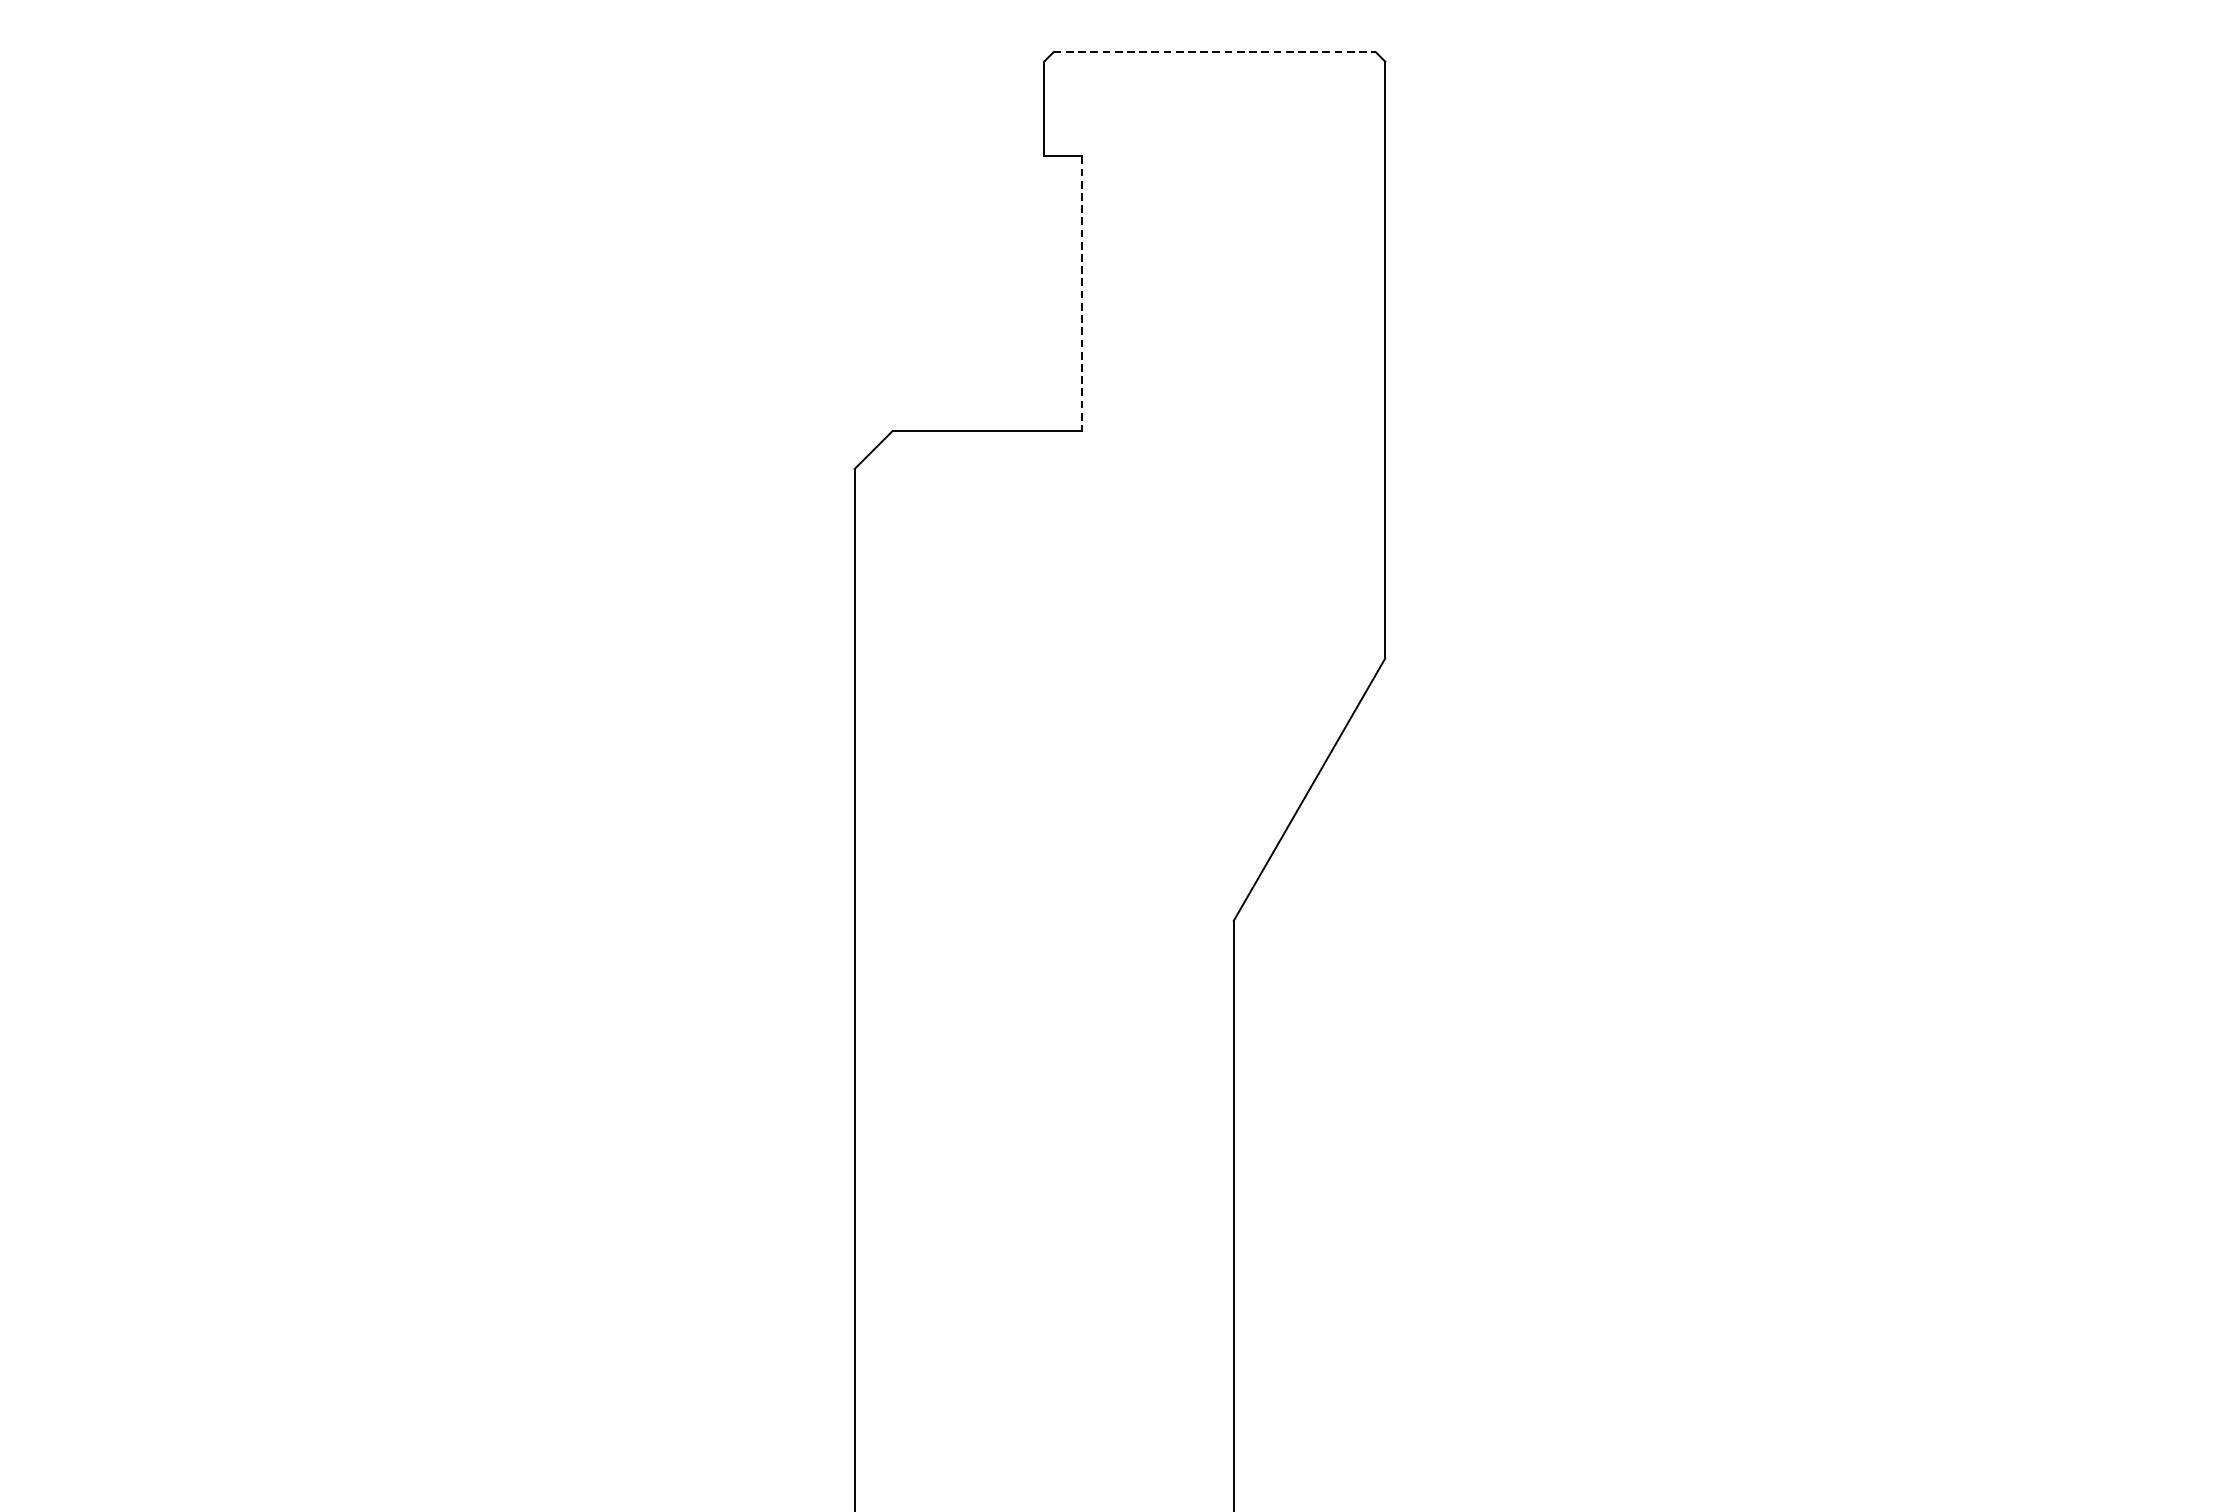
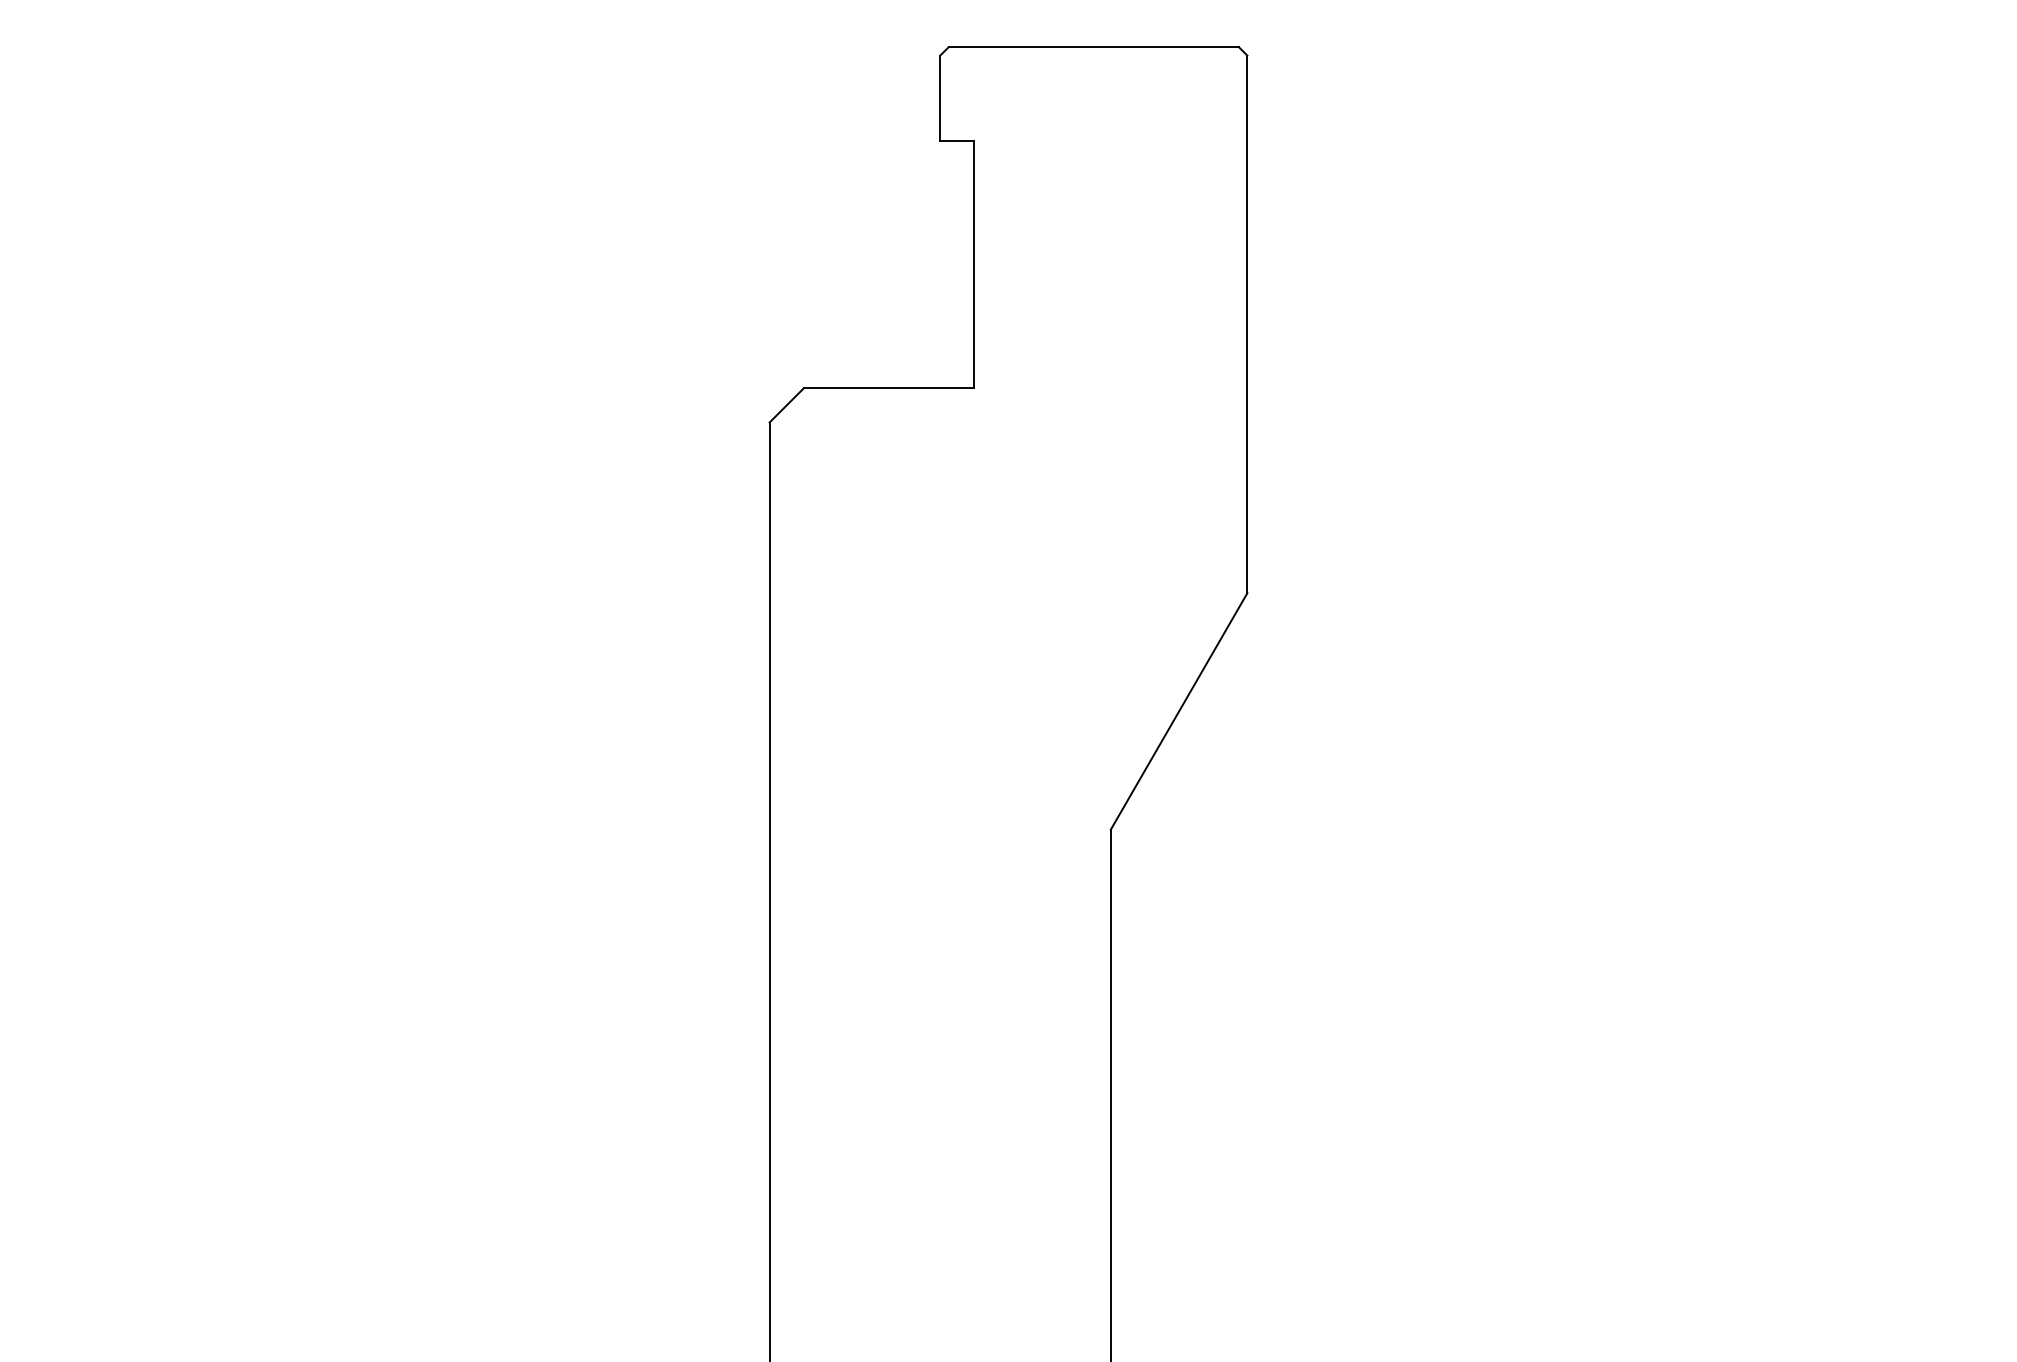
line: (1215, 52) -> (1094, 47), dashed -> solid
line: (1082, 293) -> (974, 264), dashed -> solid

